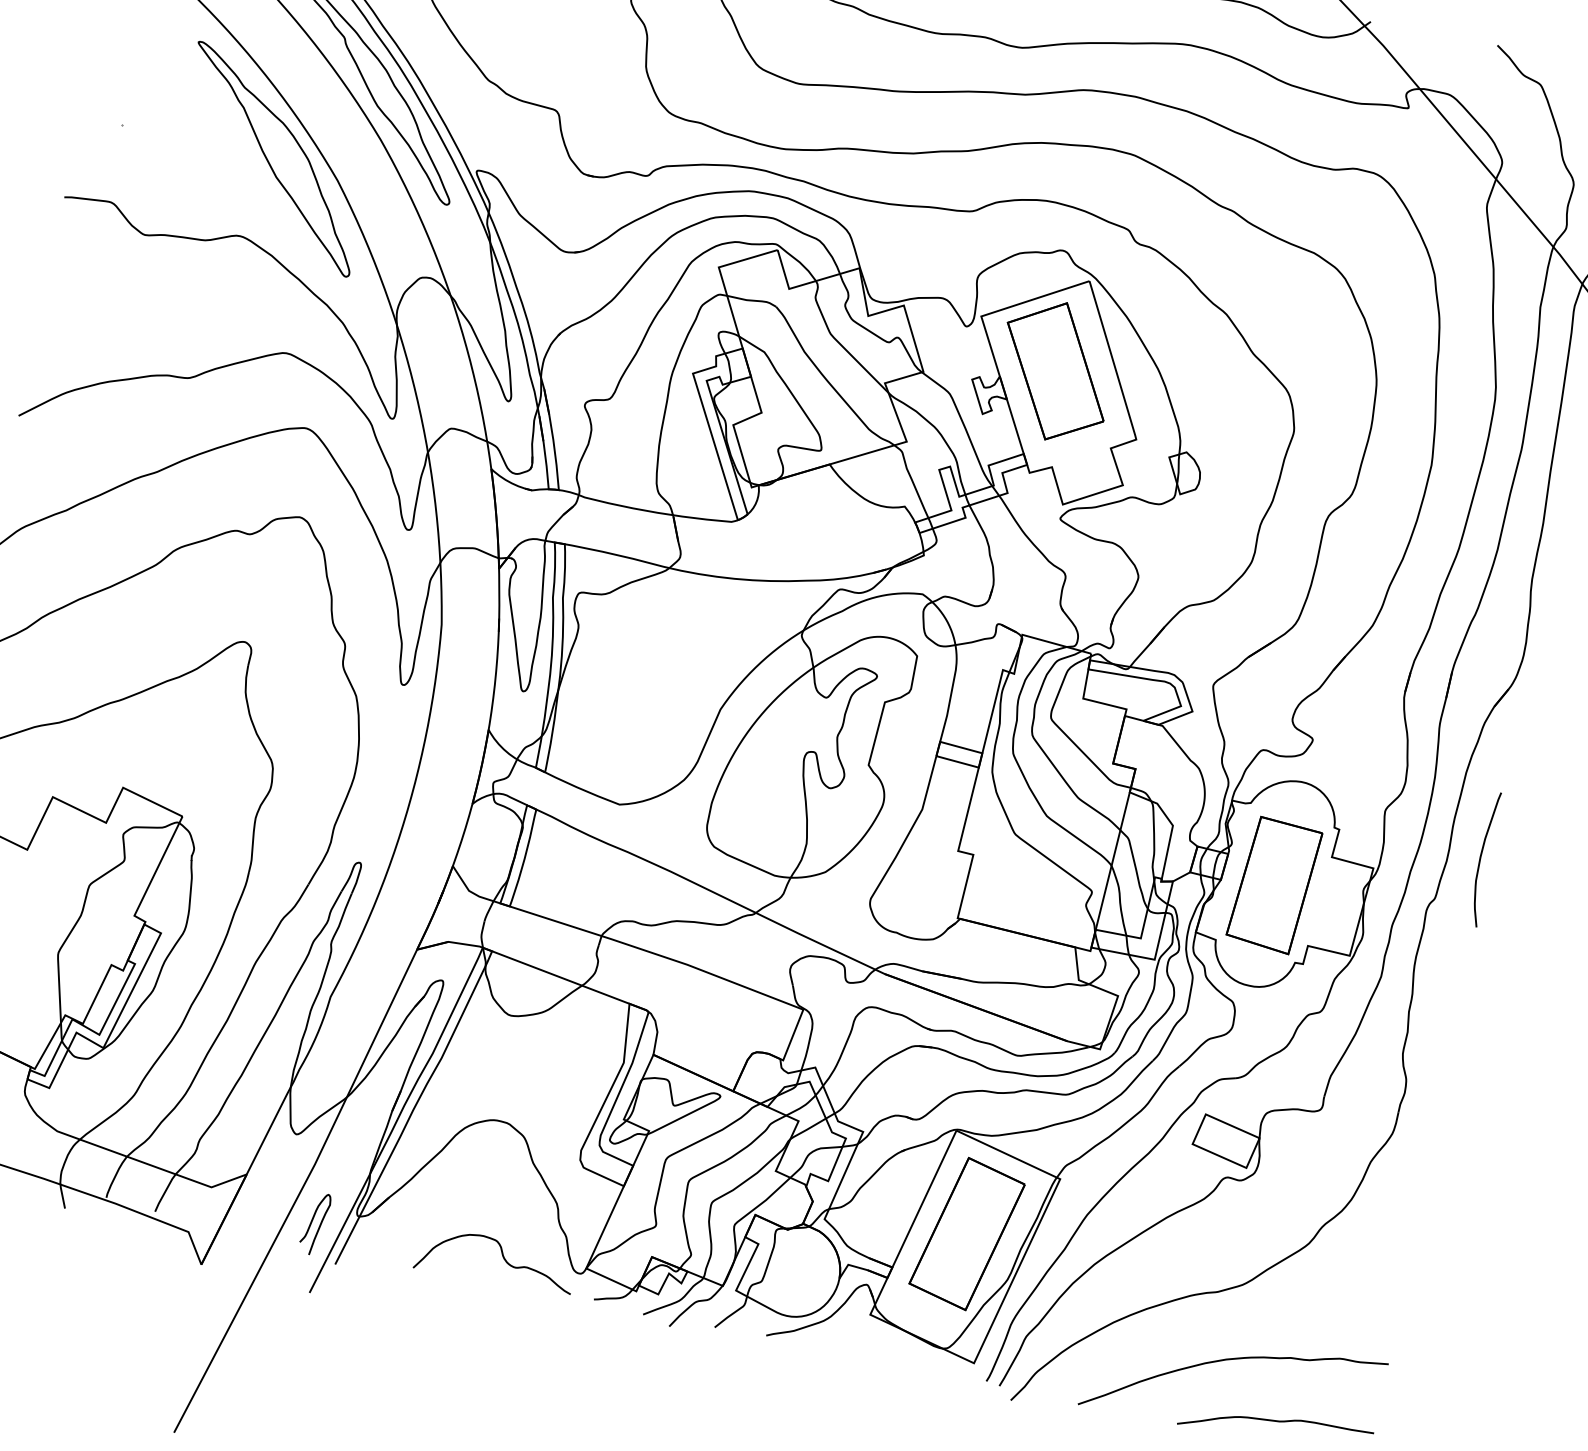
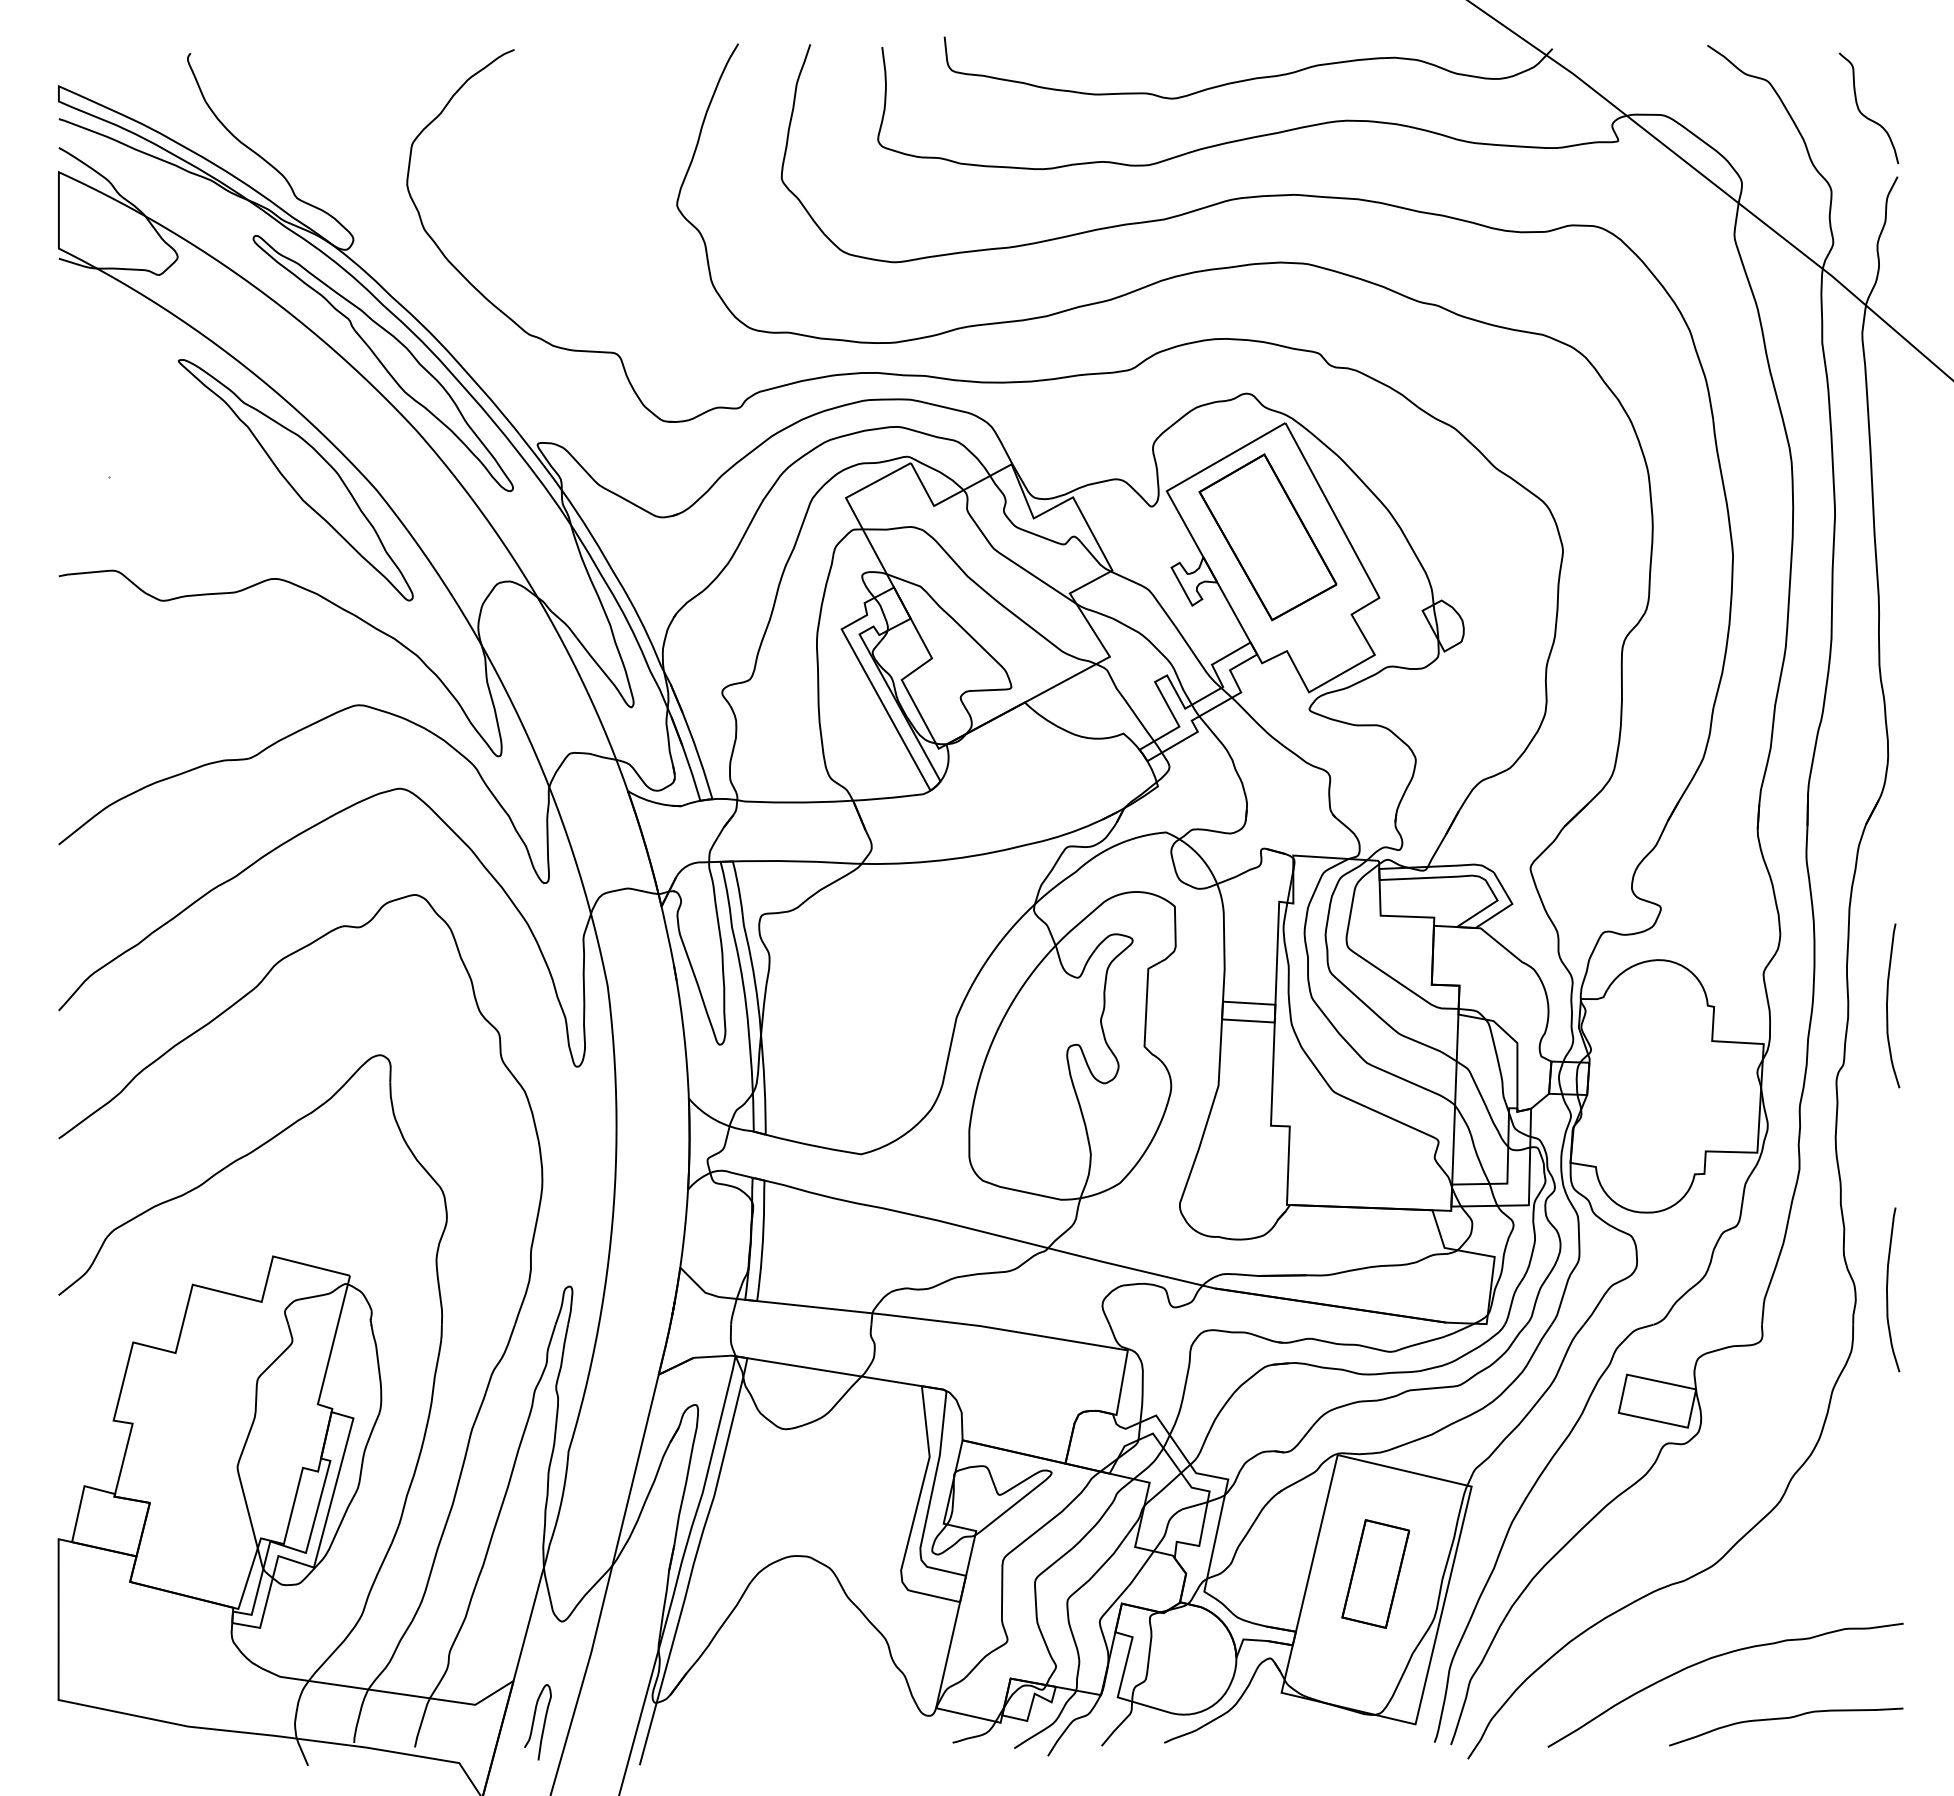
part: (1274, 885) -> (1651, 1088), removed
curve: (1432, 1089) -> (1887, 1289), added
curve: (312, 1222) -> (534, 1721), moved
part: (967, 1233) -> (1375, 1573), size x0.6
curve: (502, 1258) -> (835, 1716), removed

